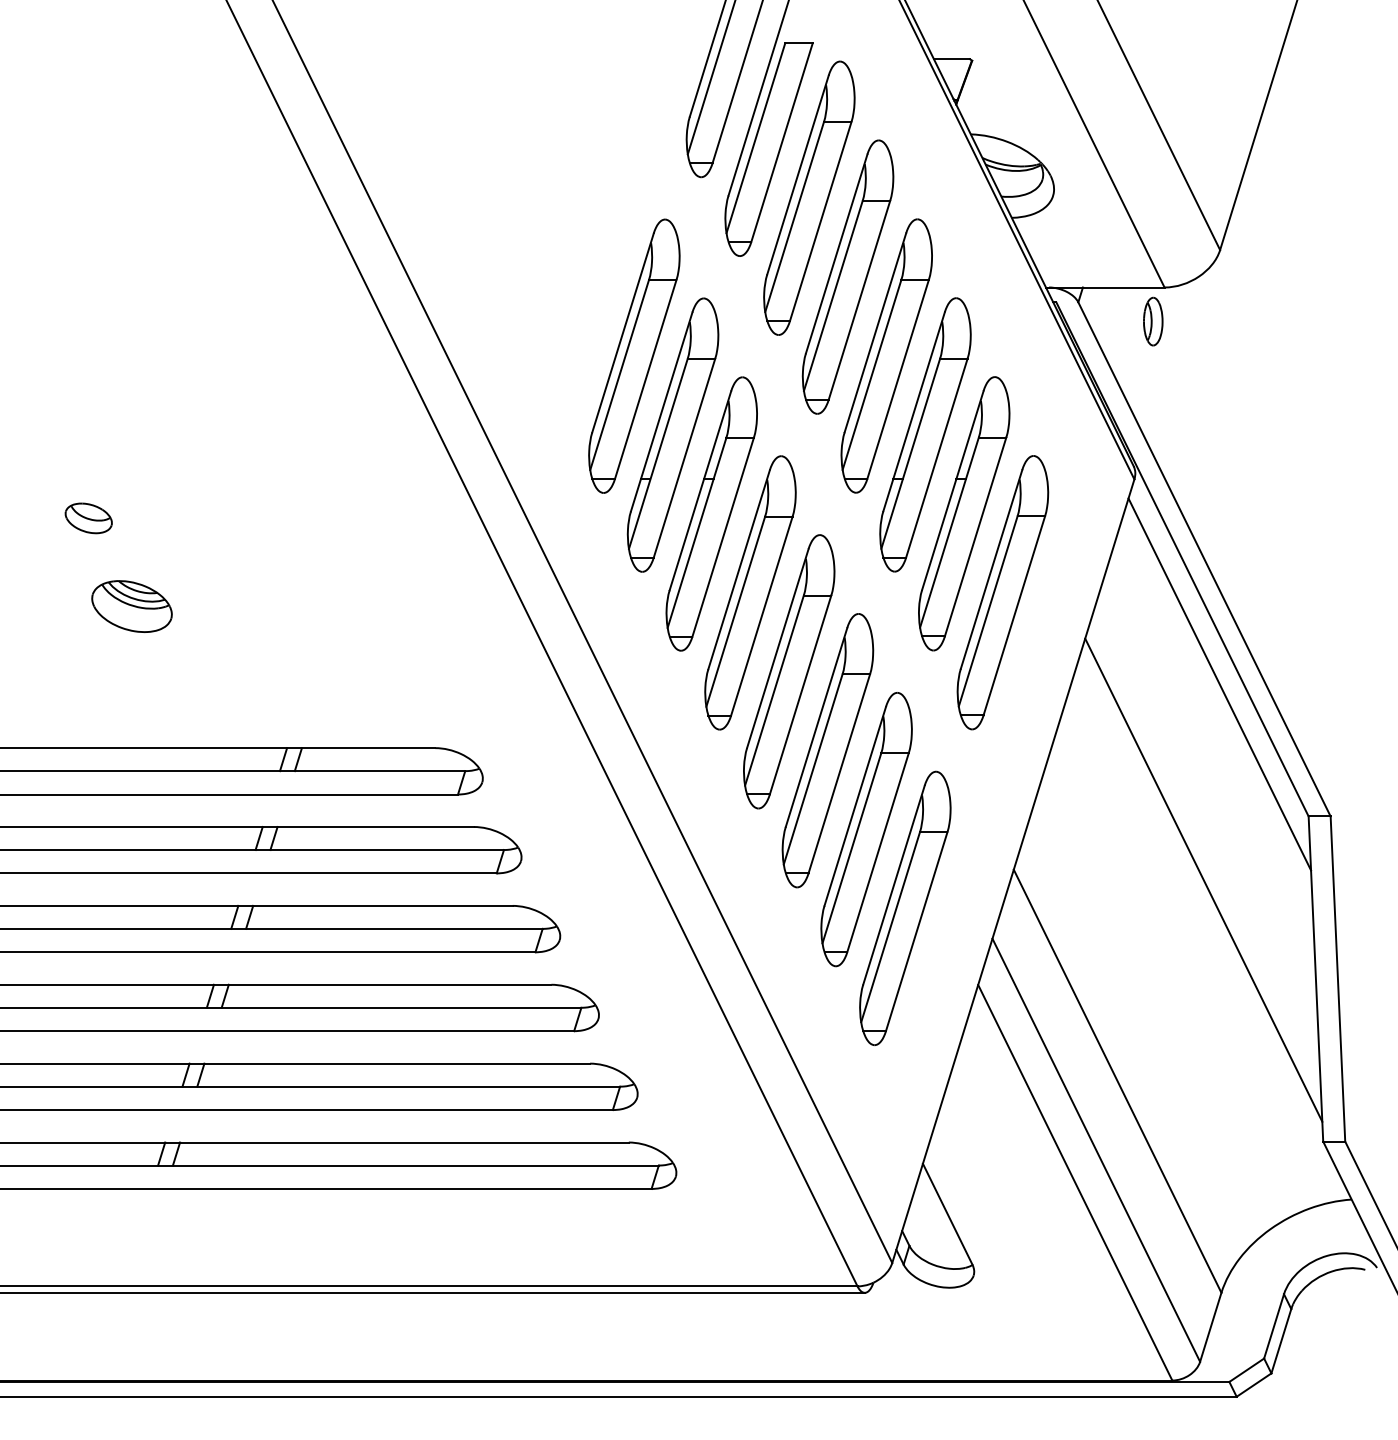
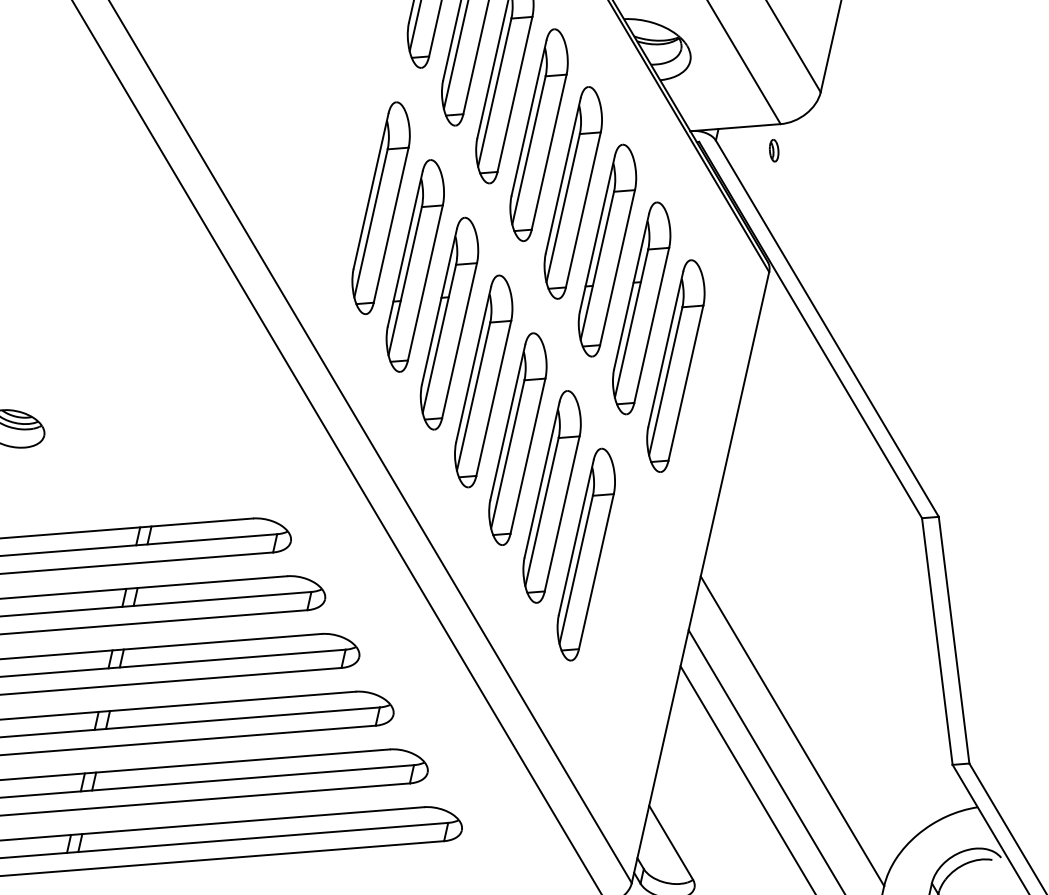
part: (1153, 321) -> (774, 150), size x0.6
line: (1219, 684) -> (846, 423), removed
line: (1203, 879) -> (845, 572), removed
part: (905, 907) -> (620, 611), removed

